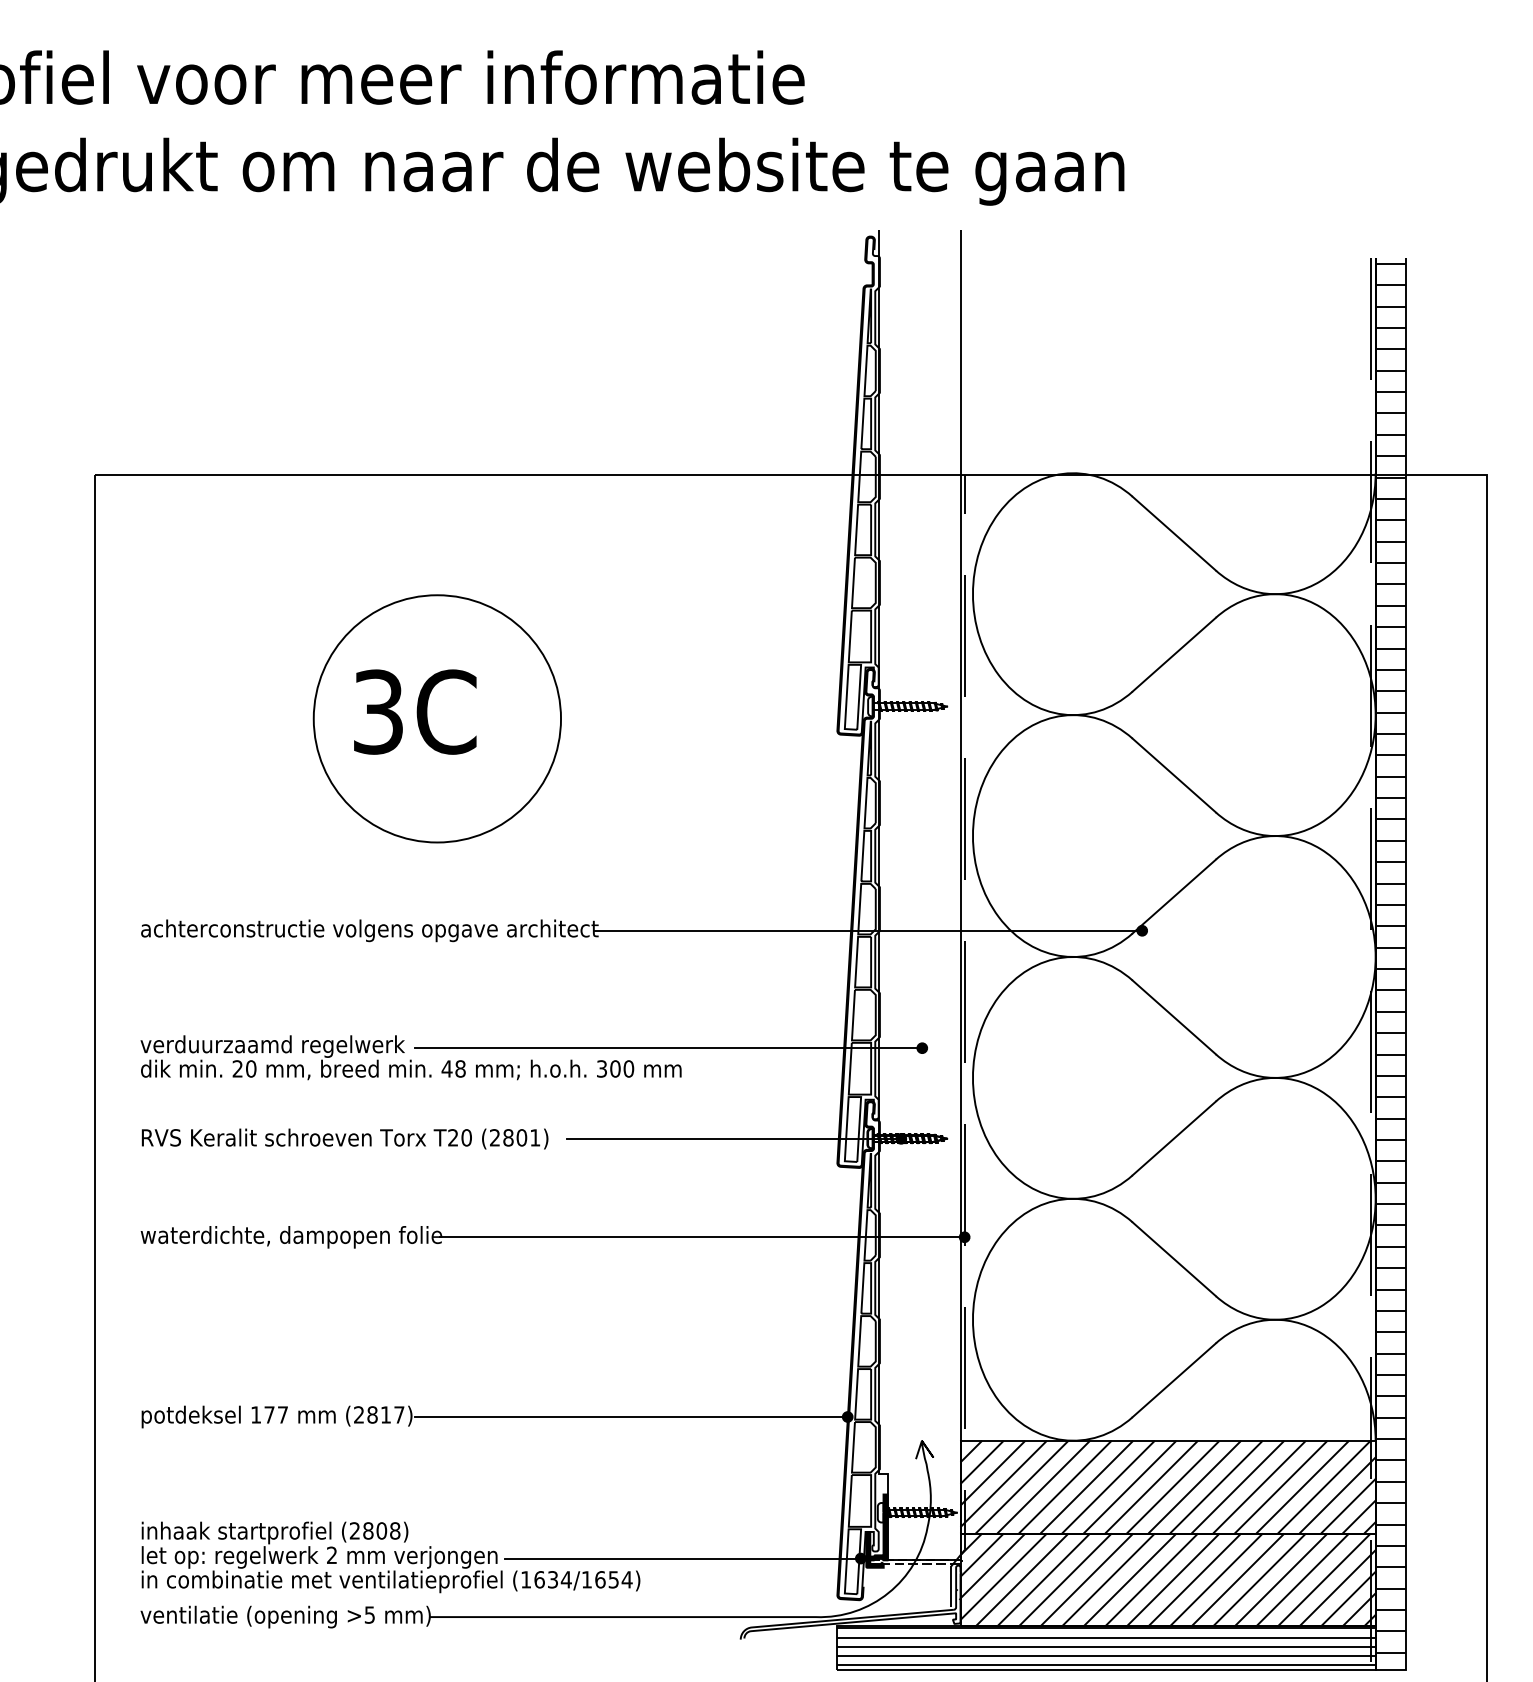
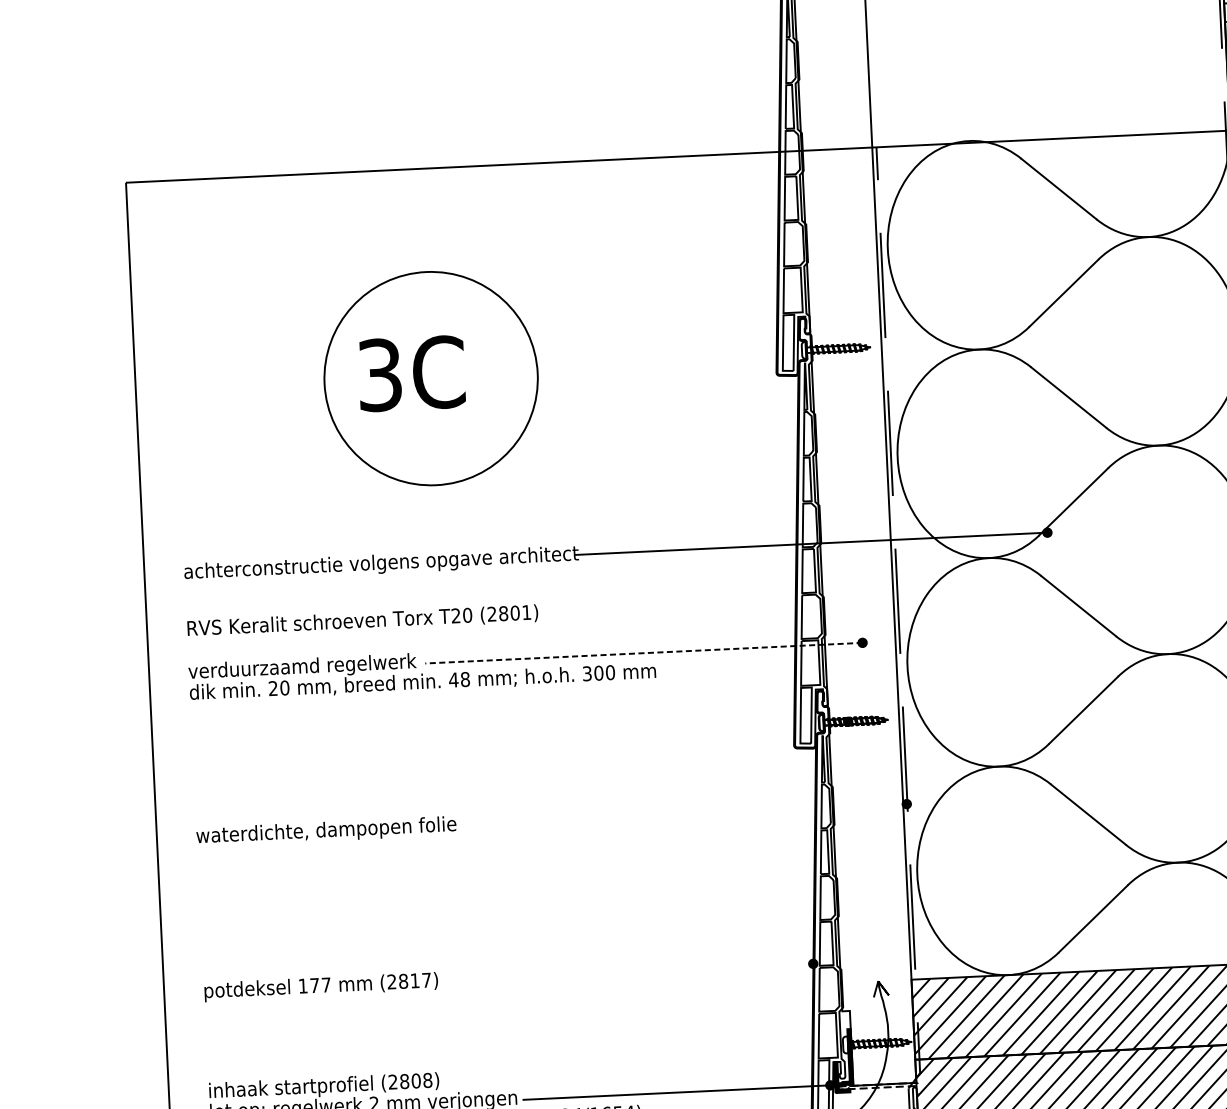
line: (668, 1048) -> (643, 653), solid -> dashed
text: (344, 1138) -> (362, 620), moved
line: (734, 1138) -> (704, 728), removed
line: (702, 1237) -> (680, 814), removed
line: (631, 1417) -> (626, 973), removed

